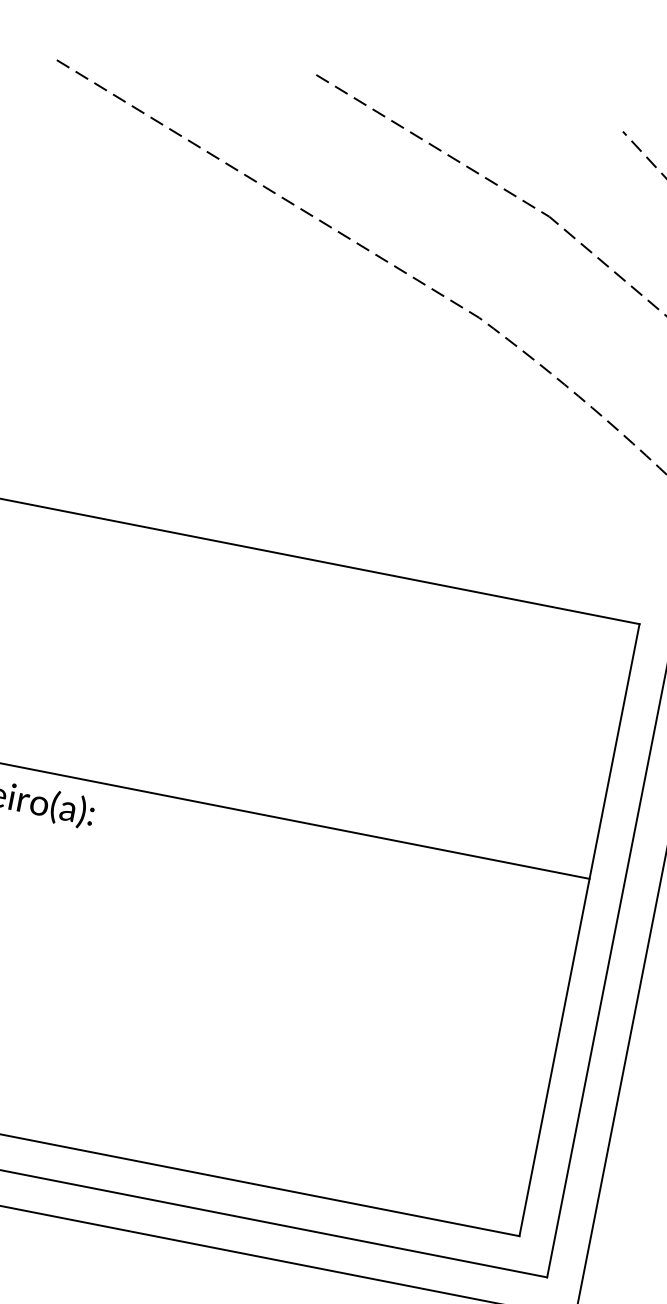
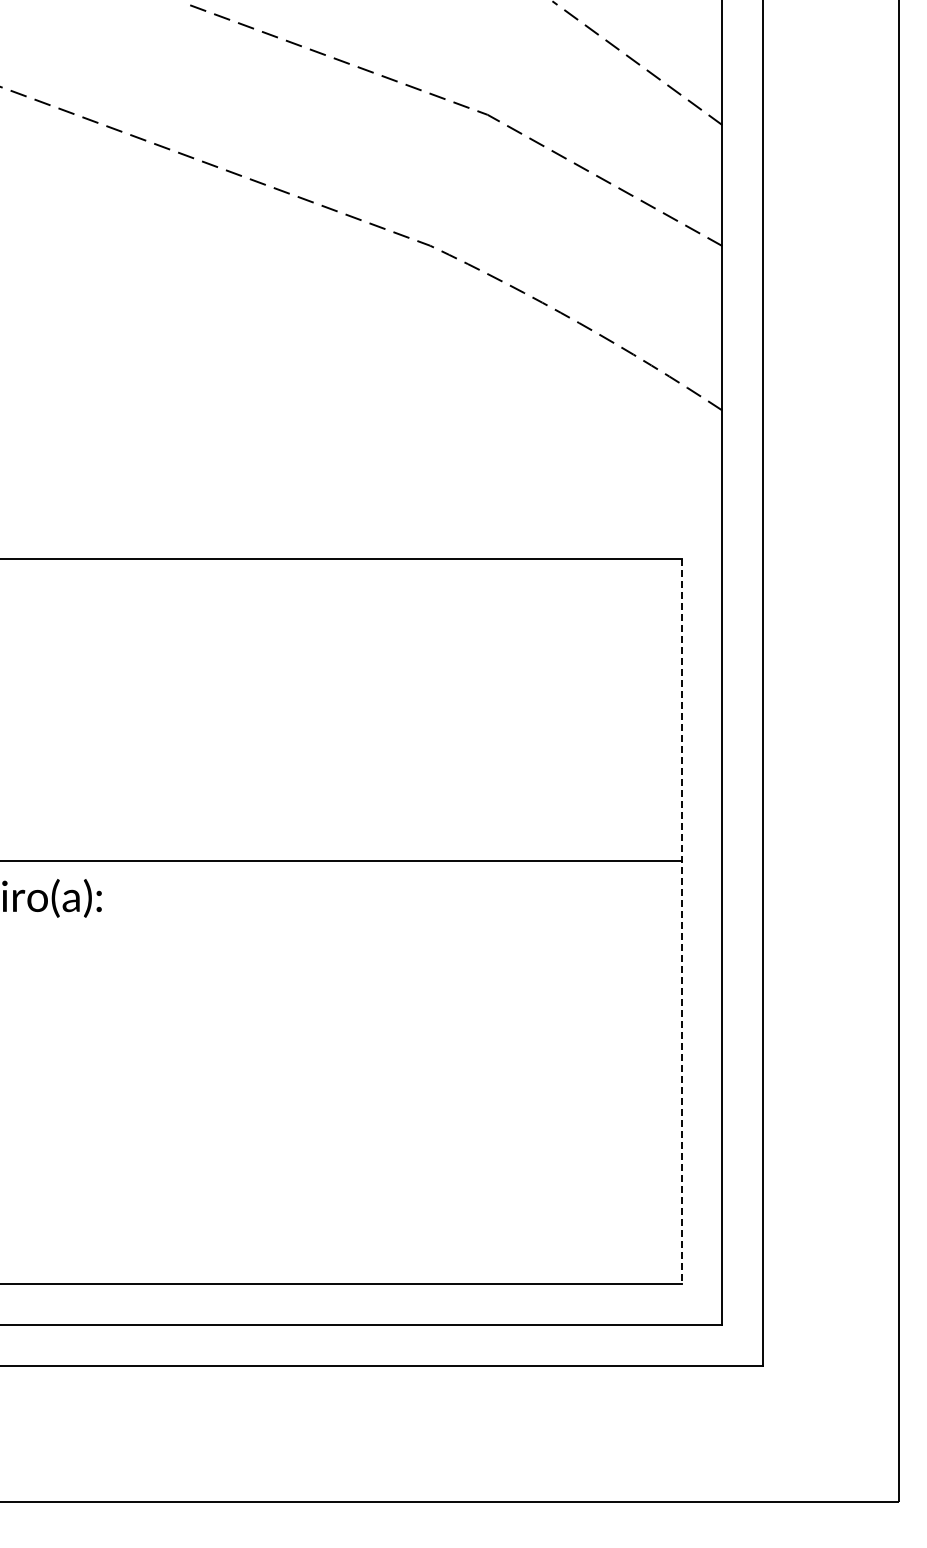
line: (579, 930) -> (681, 922), solid -> dashed

